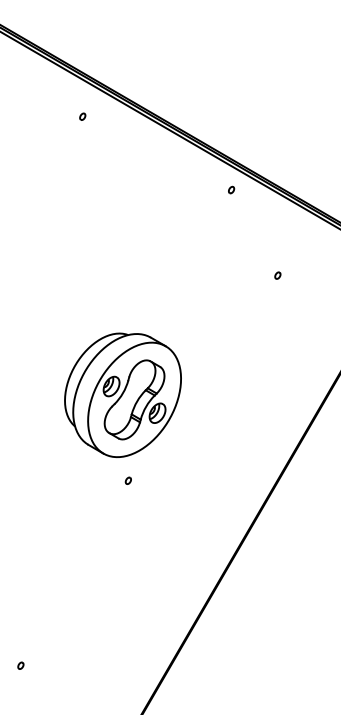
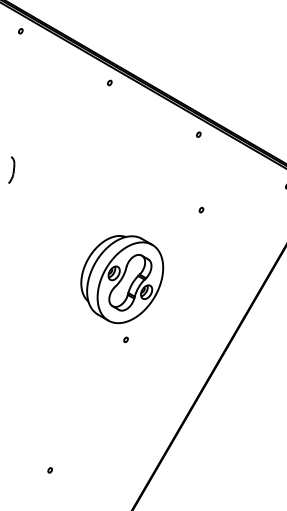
part: (82, 116) -> (109, 82), moved
part: (277, 274) -> (201, 209), moved

